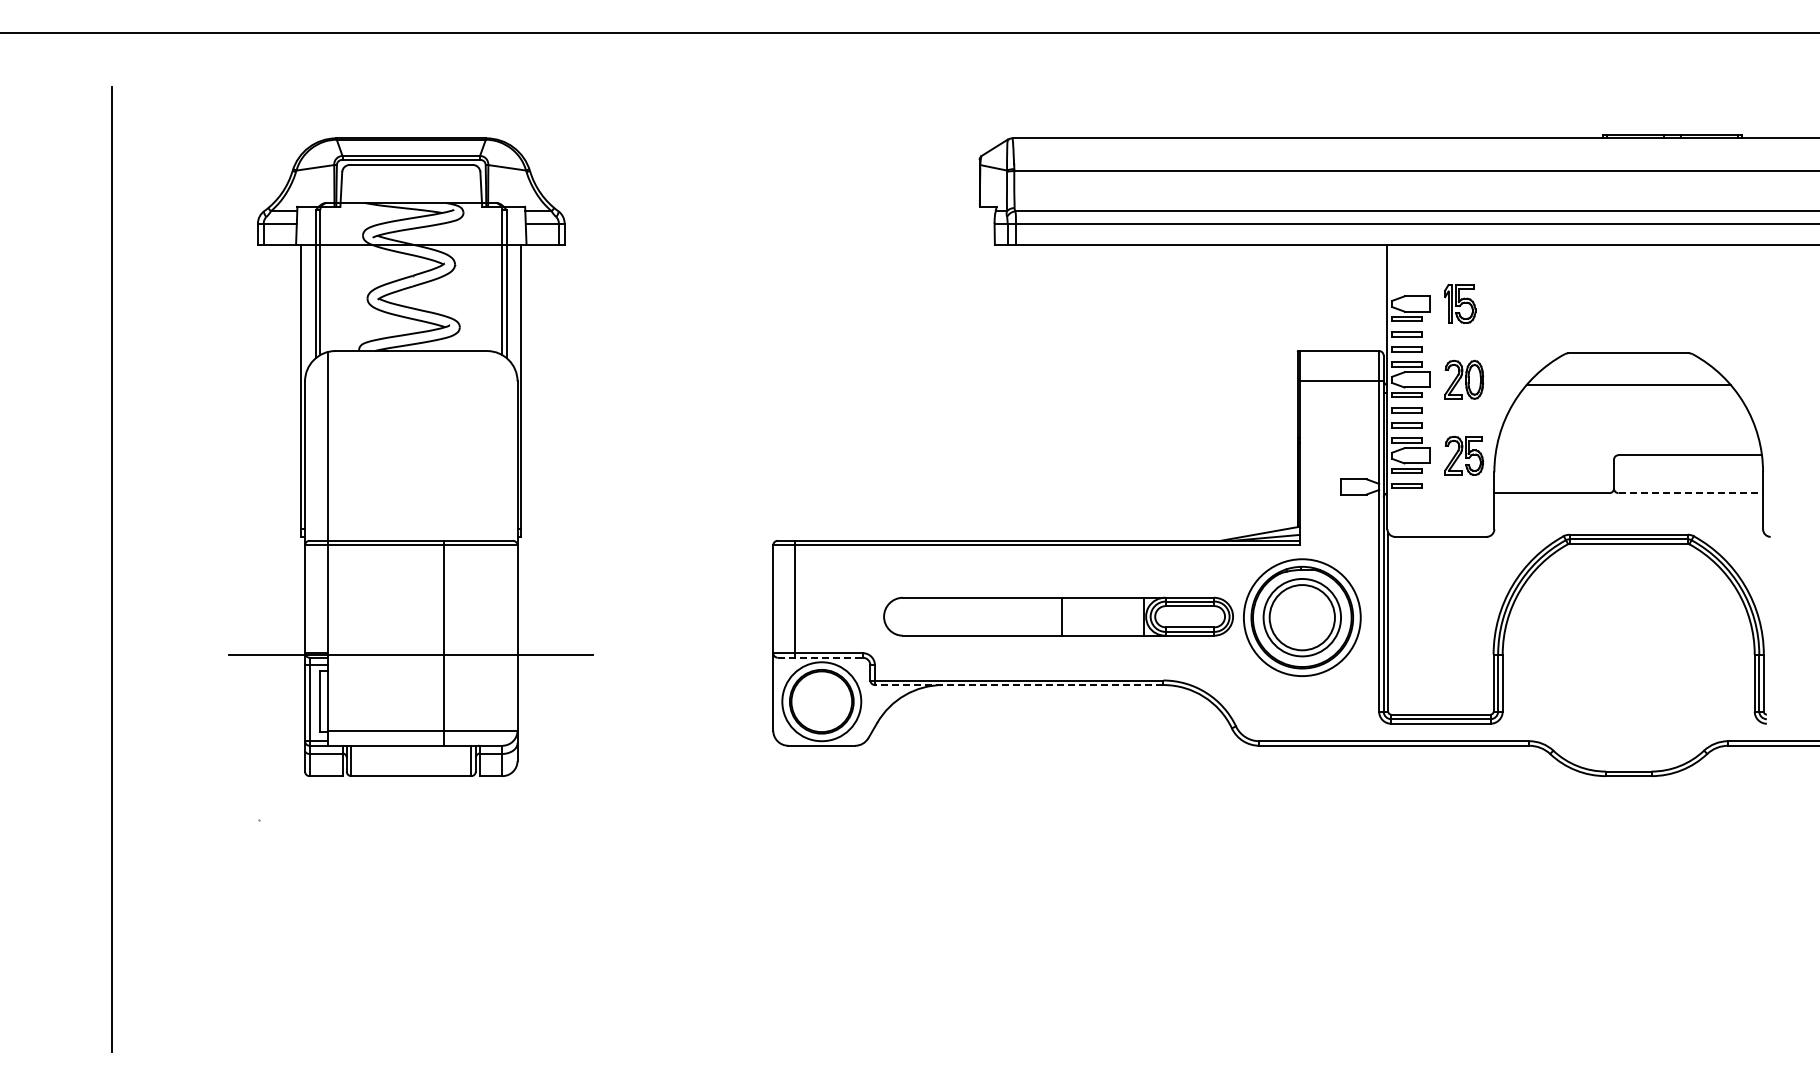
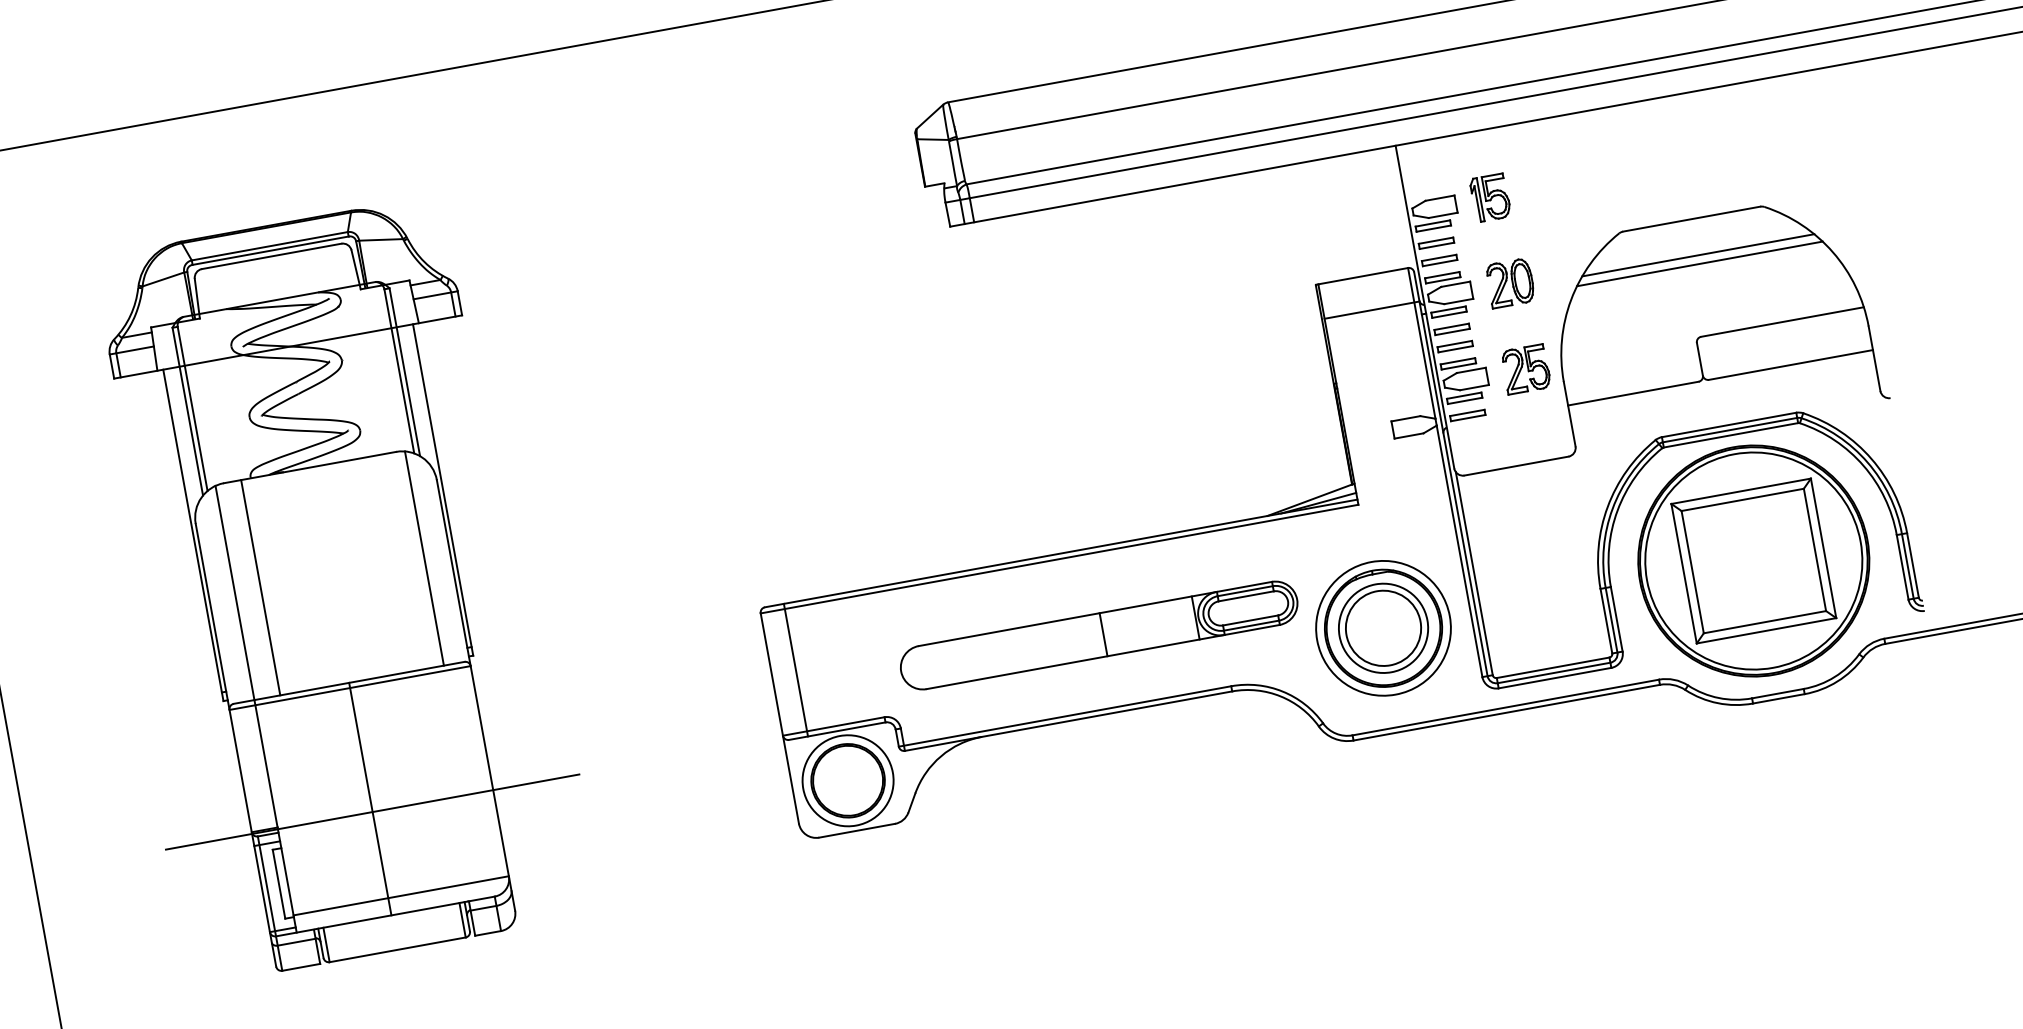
line: (1628, 392) -> (1699, 263), added
line: (350, 445) -> (260, 587), added
line: (494, 445) -> (423, 557), added
line: (1691, 493) -> (1791, 365), dashed -> solid
part: (1302, 617) -> (1383, 628), moved
line: (444, 642) -> (370, 798), moved
part: (1628, 654) -> (1753, 560), added
line: (820, 657) -> (837, 730), dashed -> solid
line: (1018, 685) -> (1067, 721), dashed -> solid

